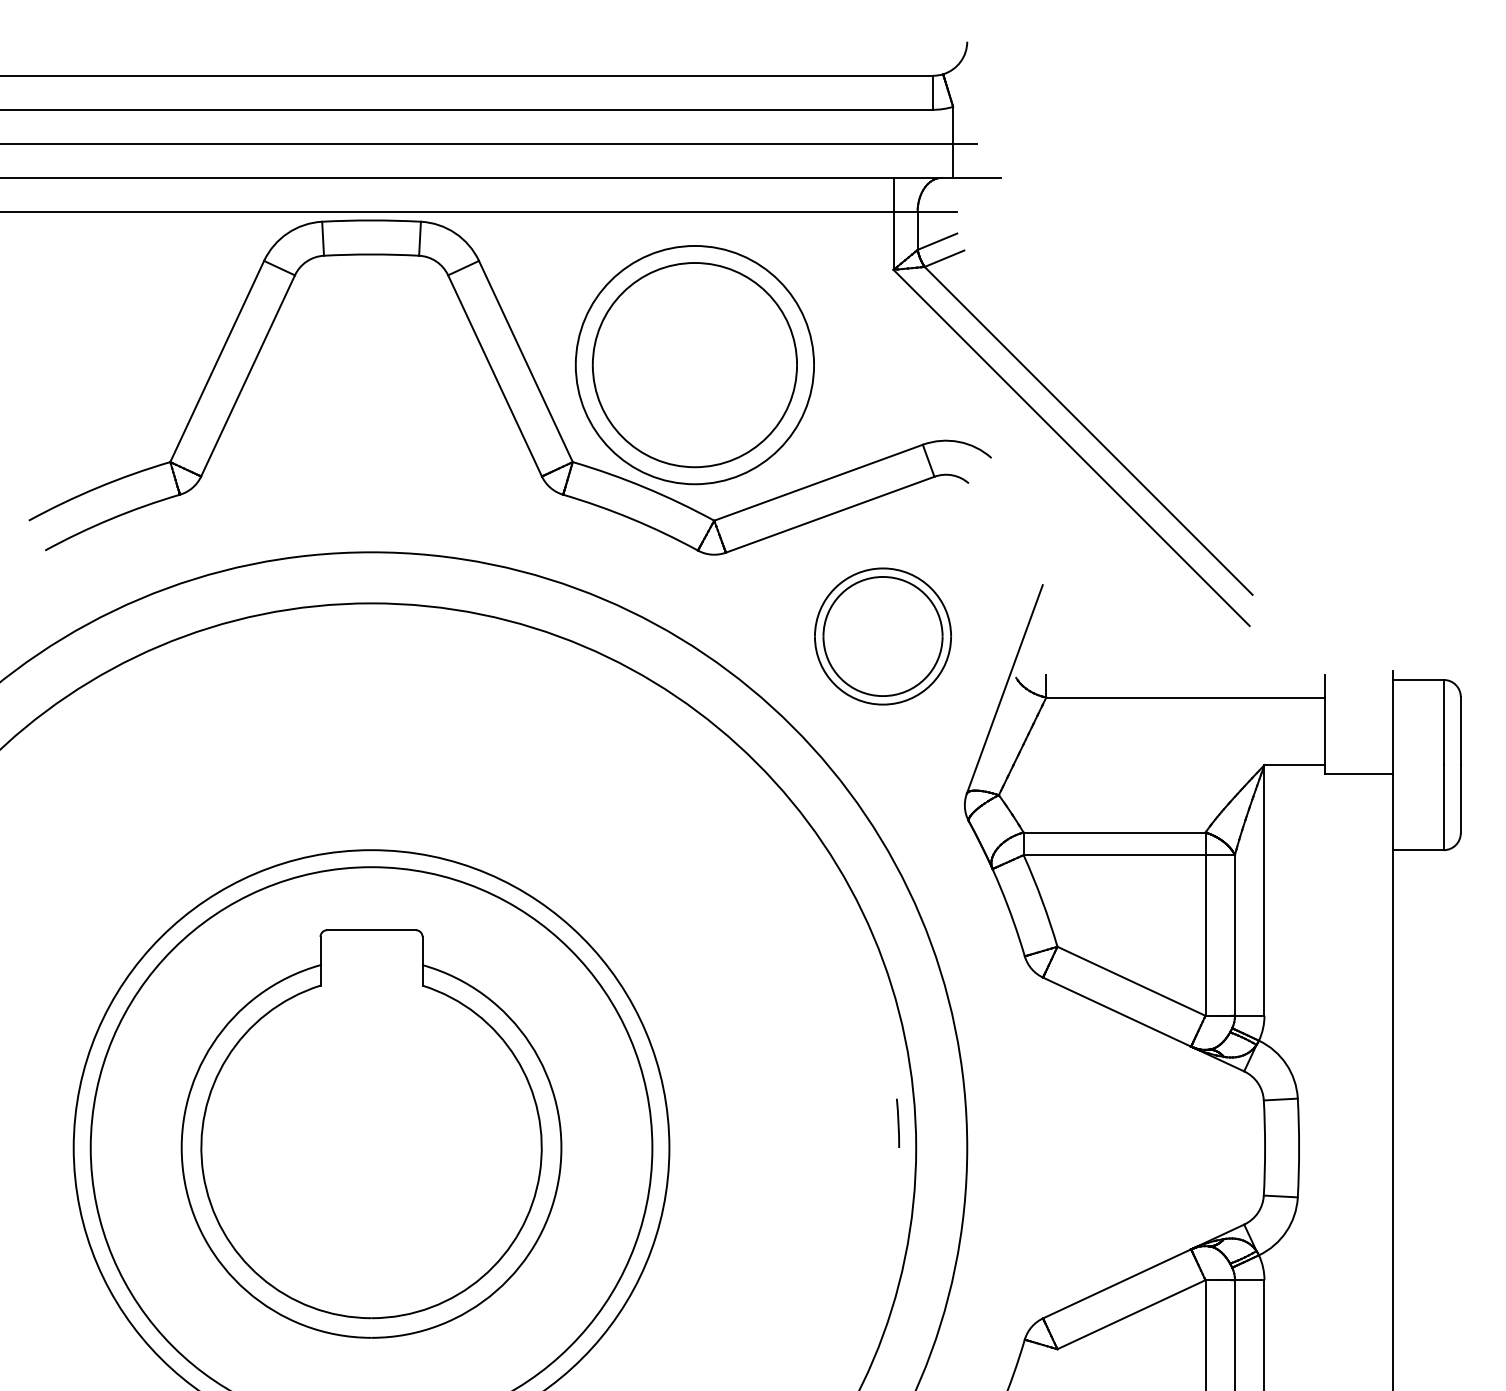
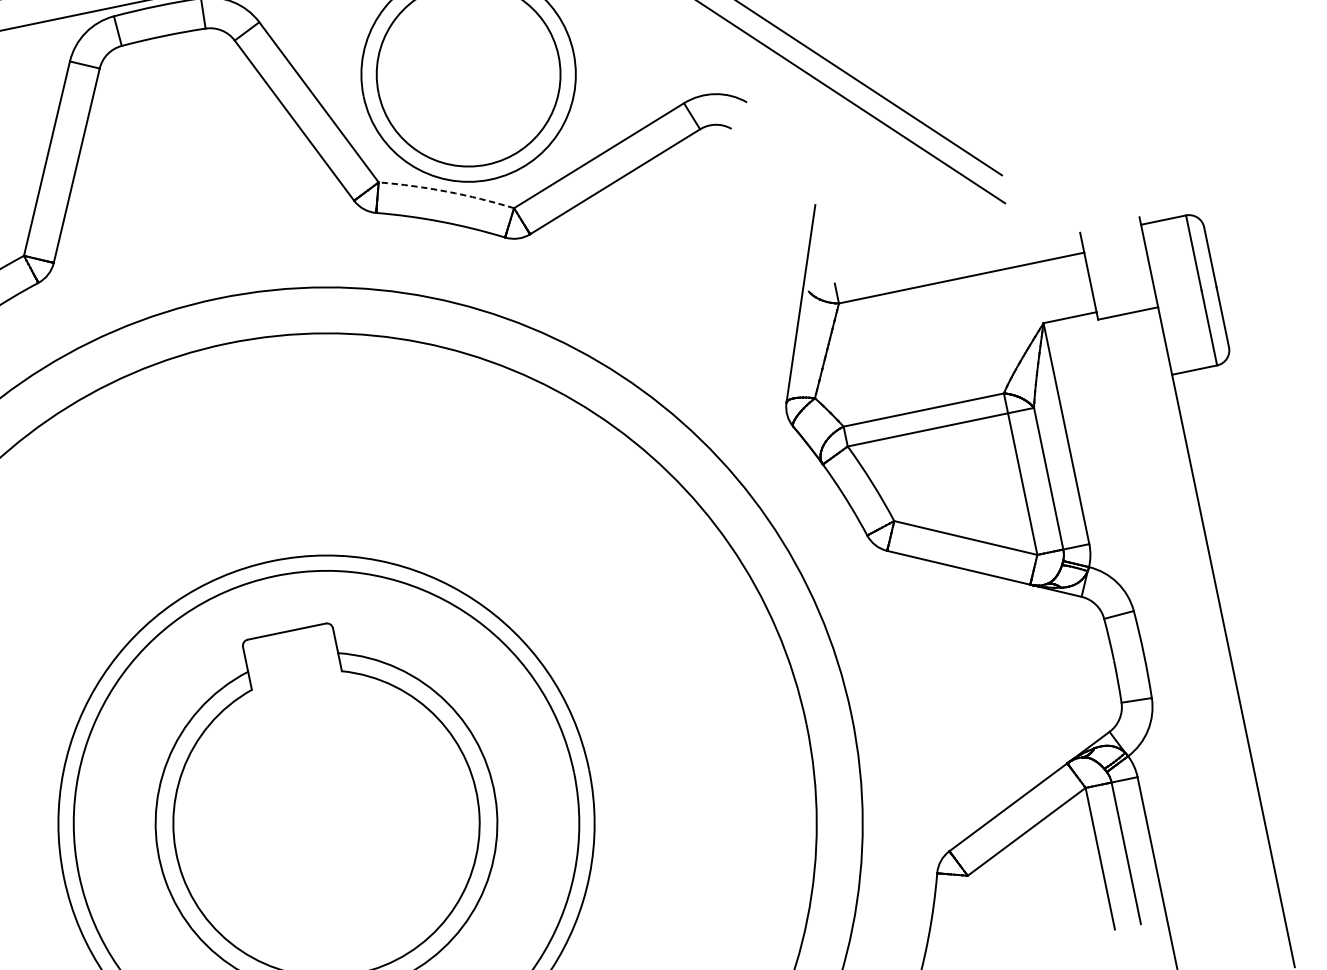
arc: (645, 487) -> (447, 191), solid -> dashed
part: (882, 636) -> (683, 279), removed
line: (898, 1122) -> (786, 704), removed

